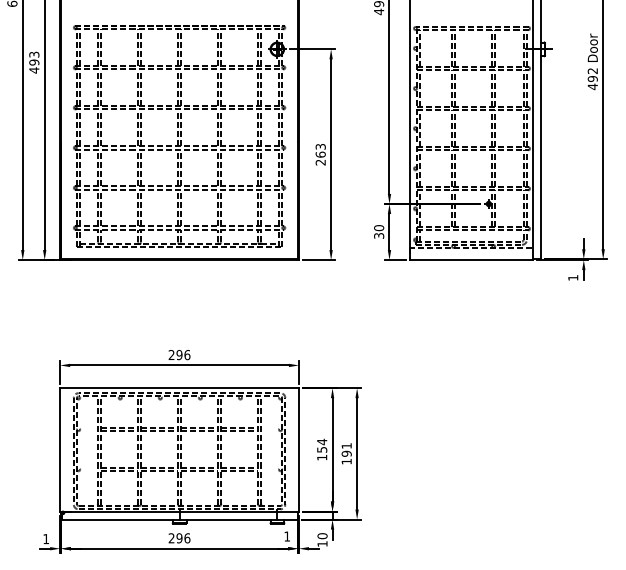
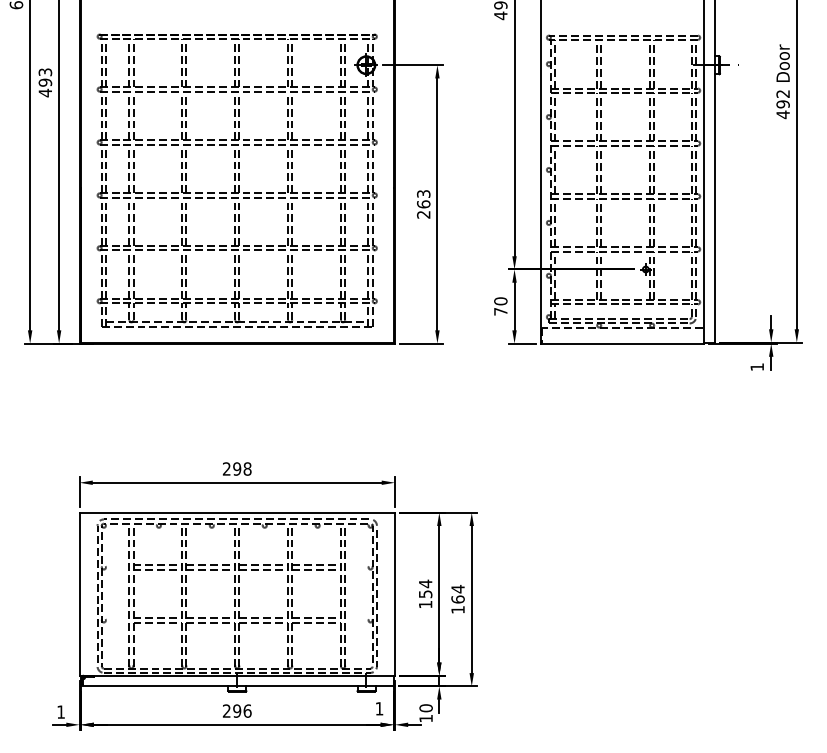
text: (379, 235) -> (501, 311), 30 -> 70
text: (187, 354) -> (247, 468), 296 -> 298
text: (346, 449) -> (457, 593), 191 -> 164

